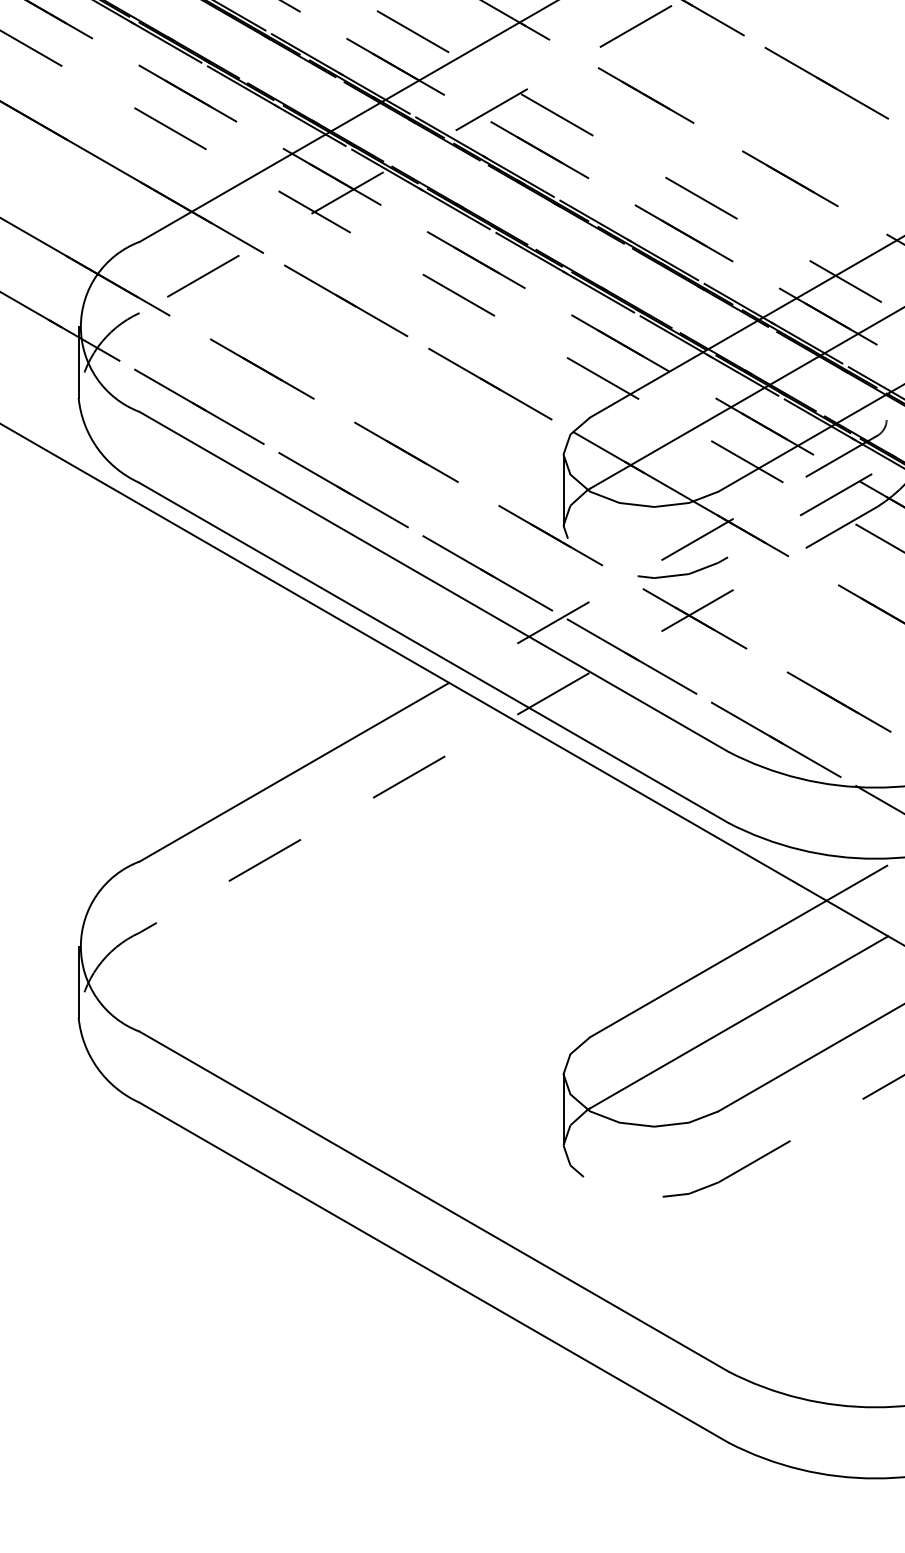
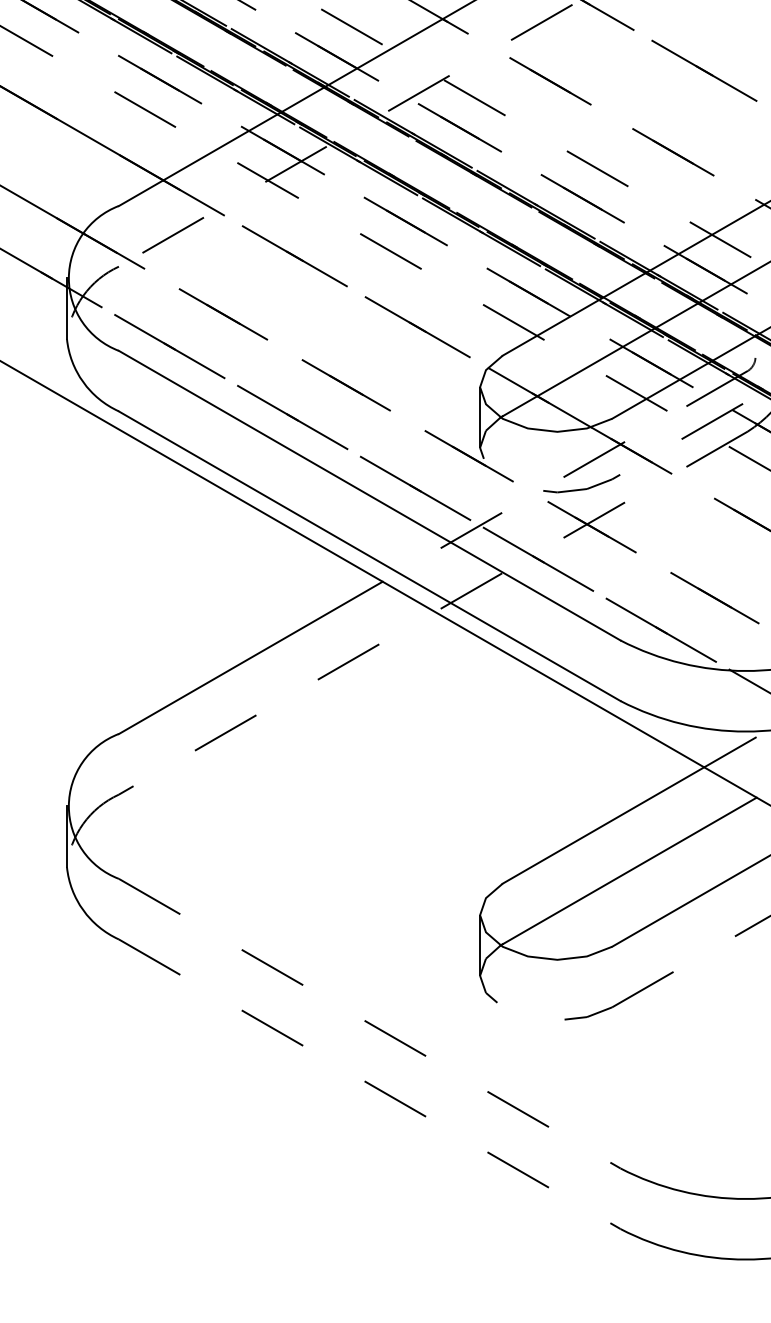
line: (433, 1201) -> (369, 1023), solid -> dashed
line: (433, 1272) -> (369, 1084), solid -> dashed

